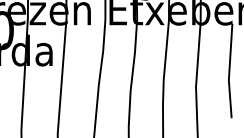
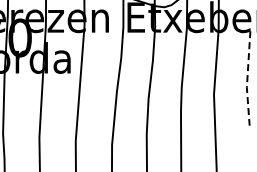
line: (229, 72) -> (247, 79), solid -> dashed

